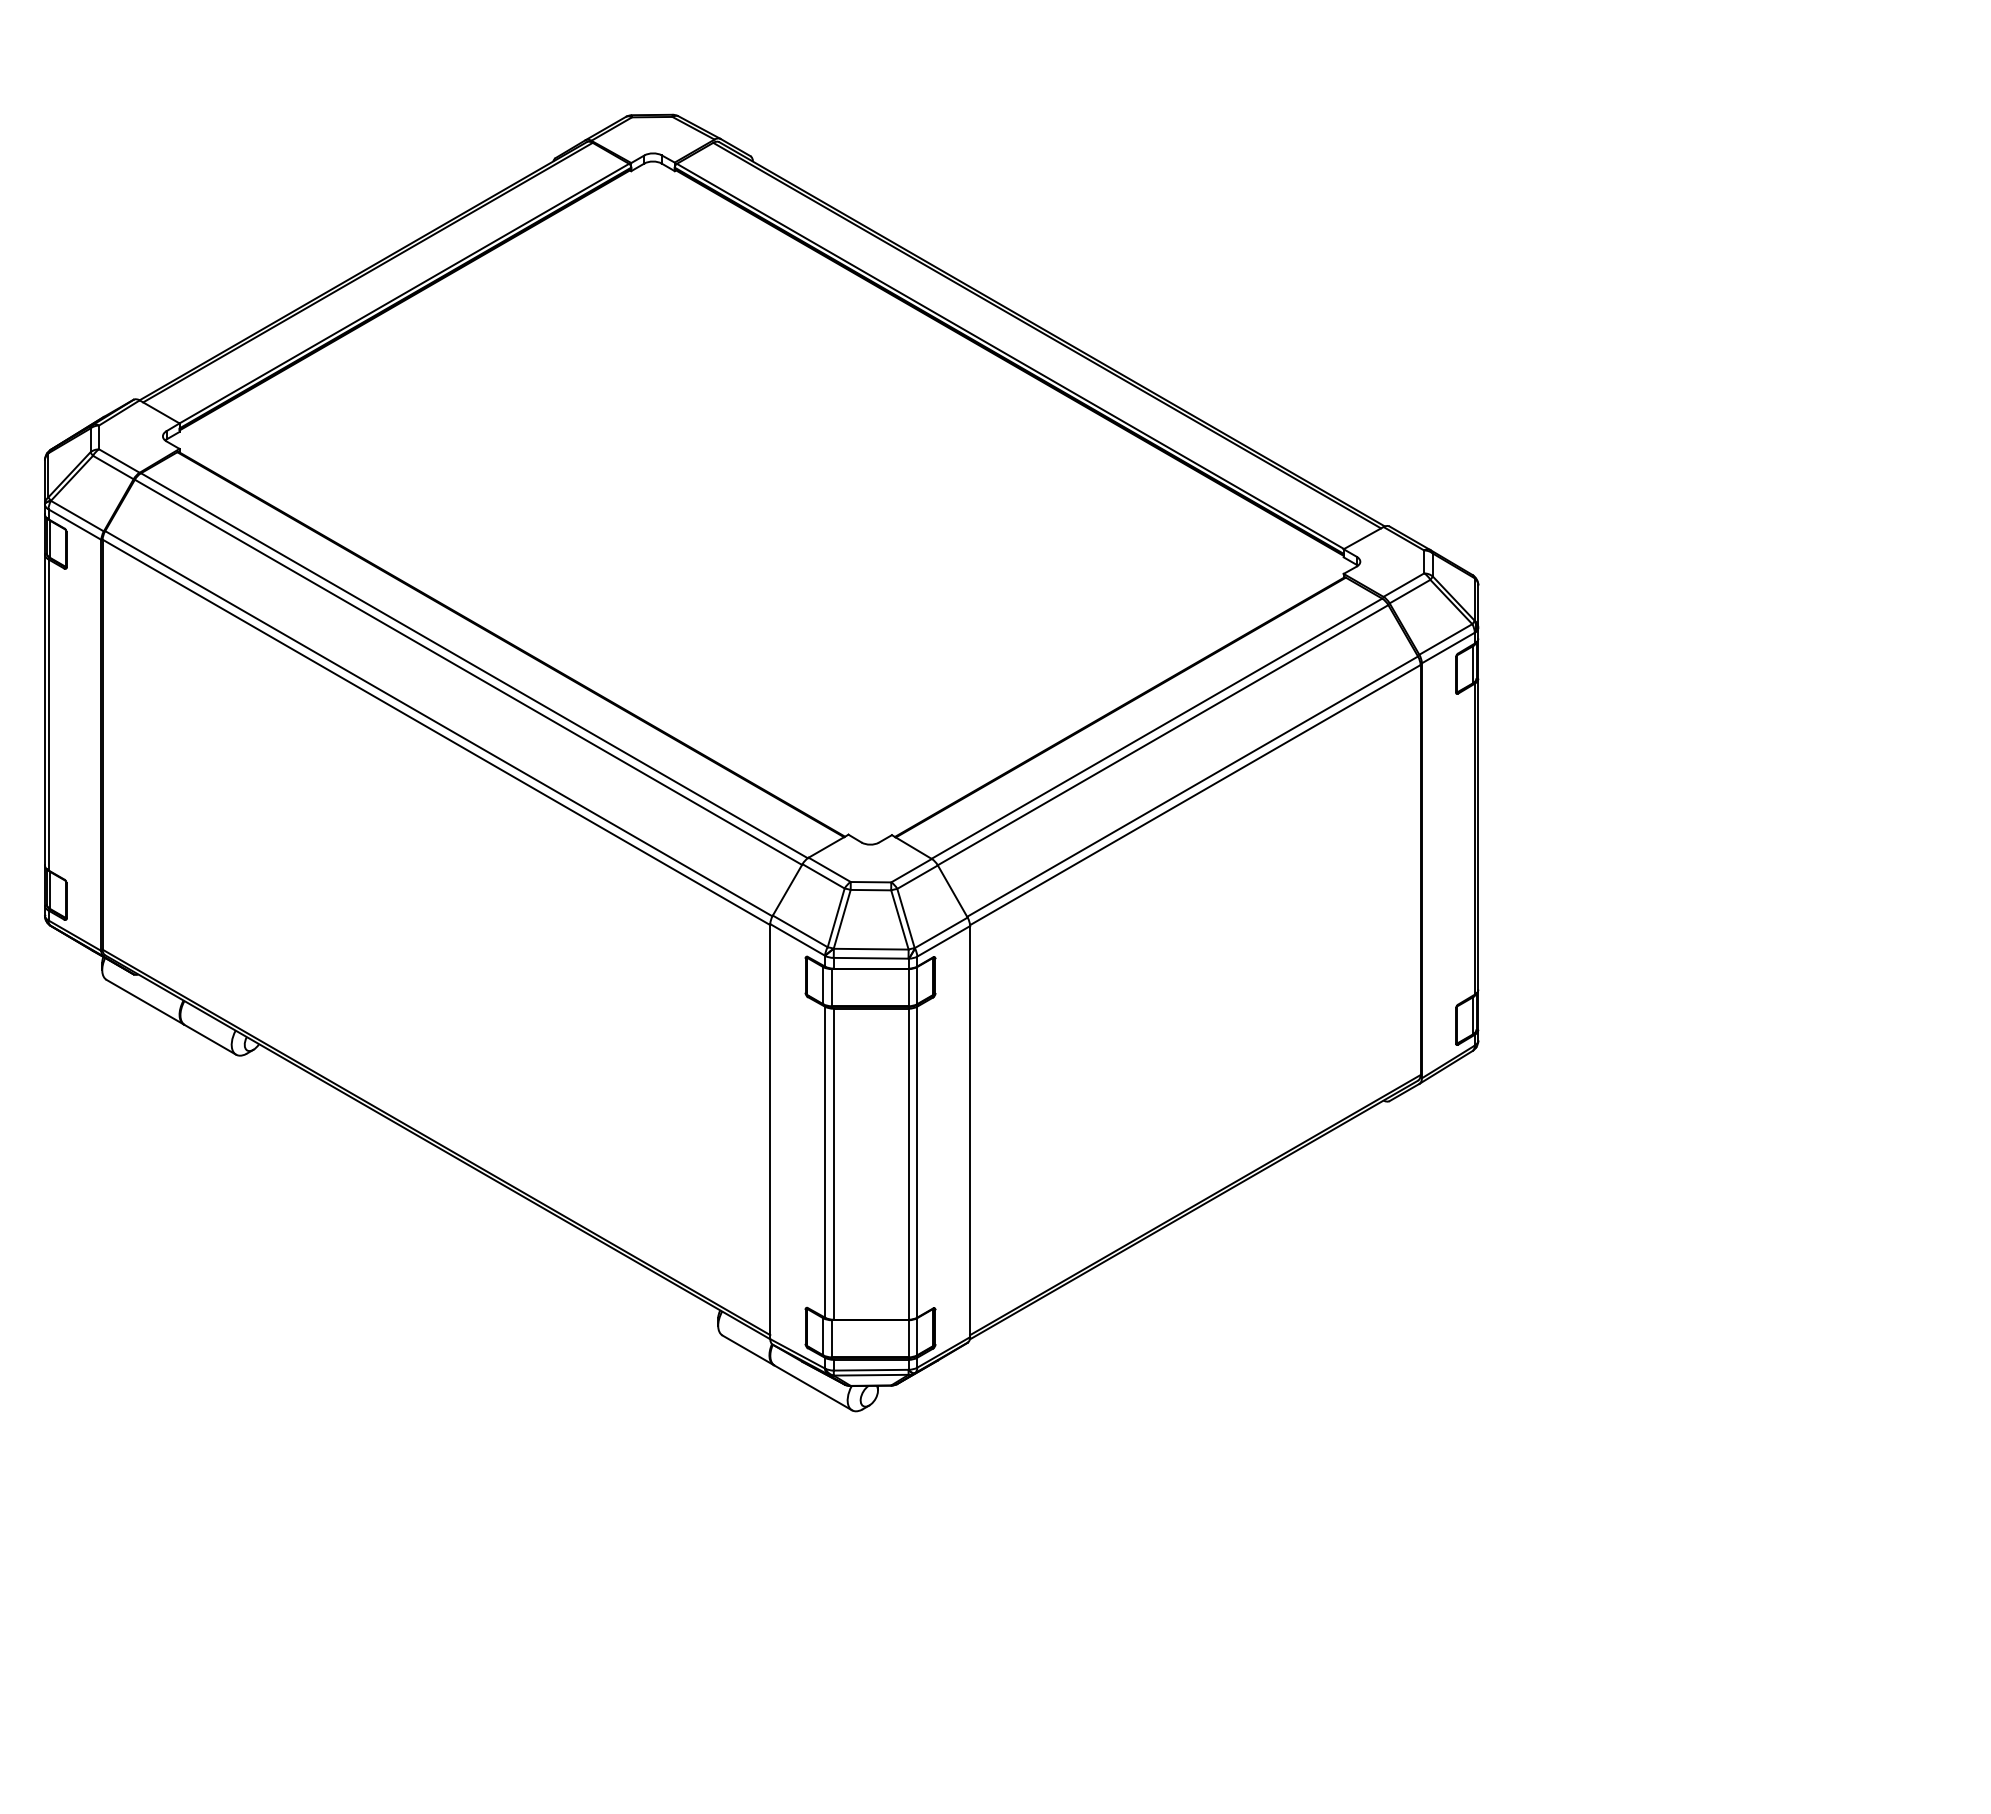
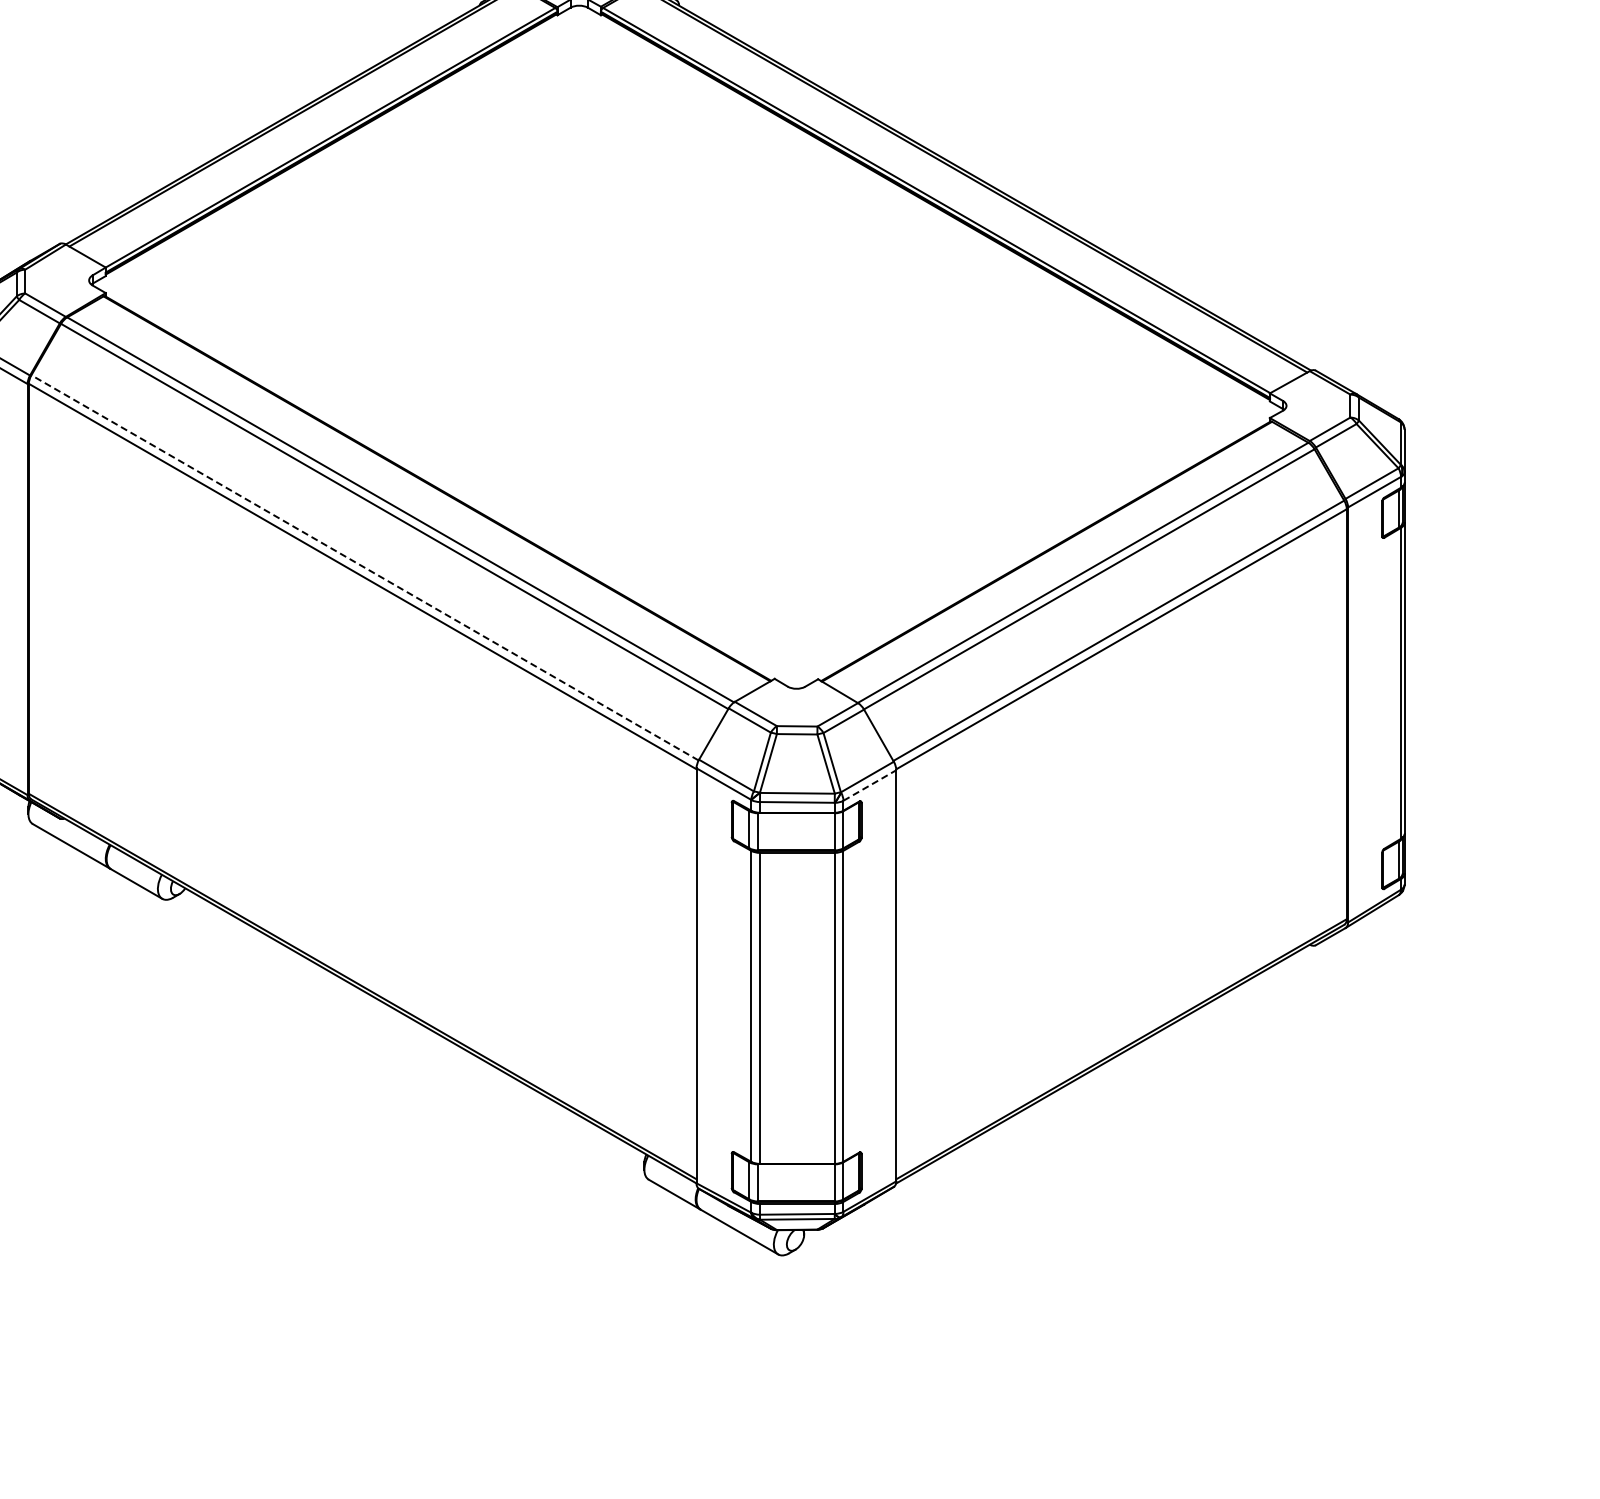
line: (438, 723) -> (364, 567), solid -> dashed
line: (943, 941) -> (869, 785), solid -> dashed

